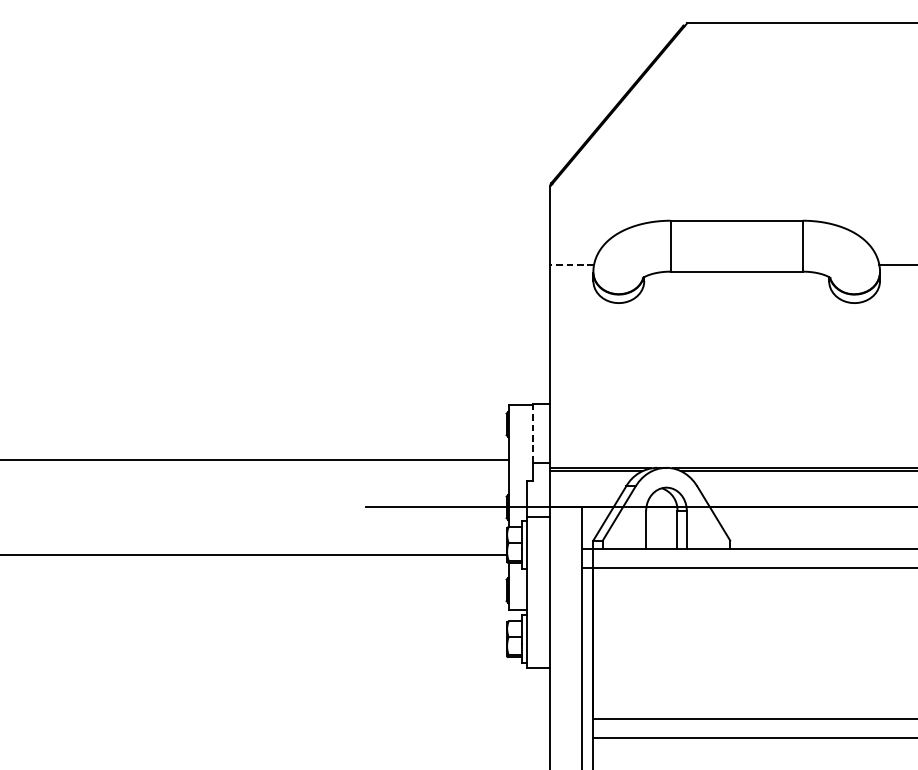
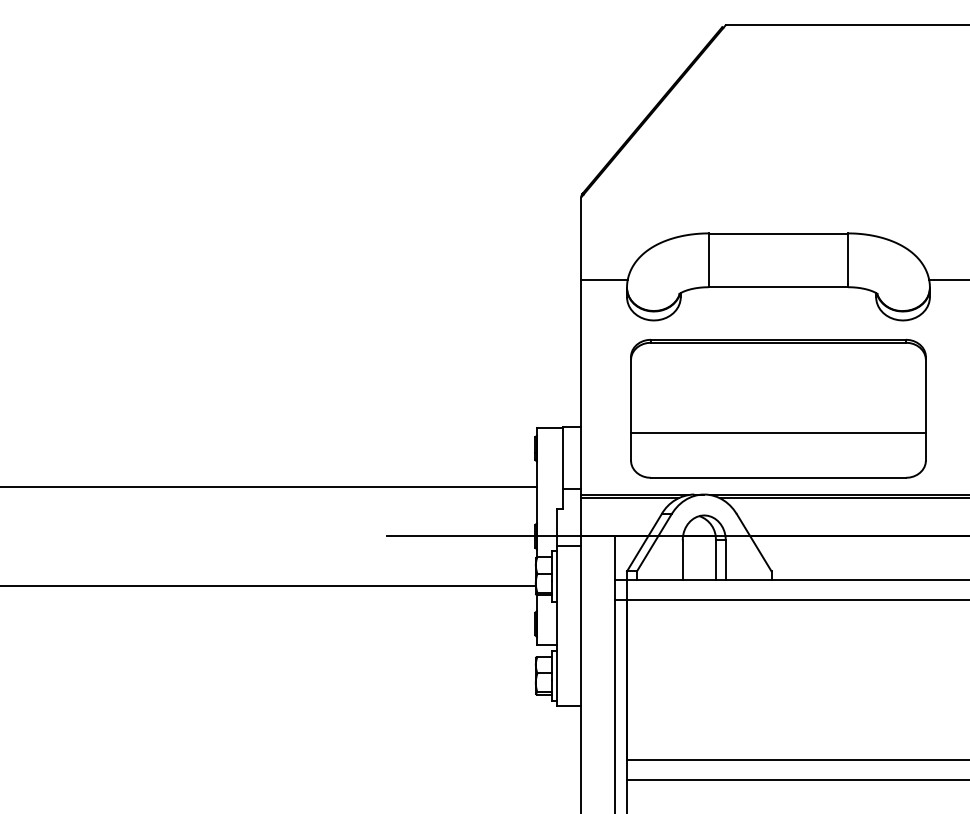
line: (571, 265) -> (603, 280), dashed -> solid
part: (736, 386) -> (778, 408), added
line: (533, 433) -> (563, 458), dashed -> solid

